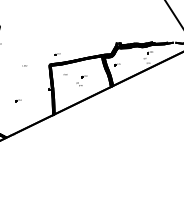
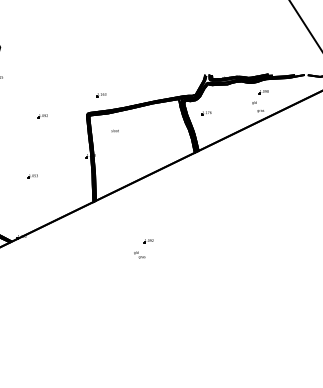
part: (81, 80) -> (143, 248), moved

